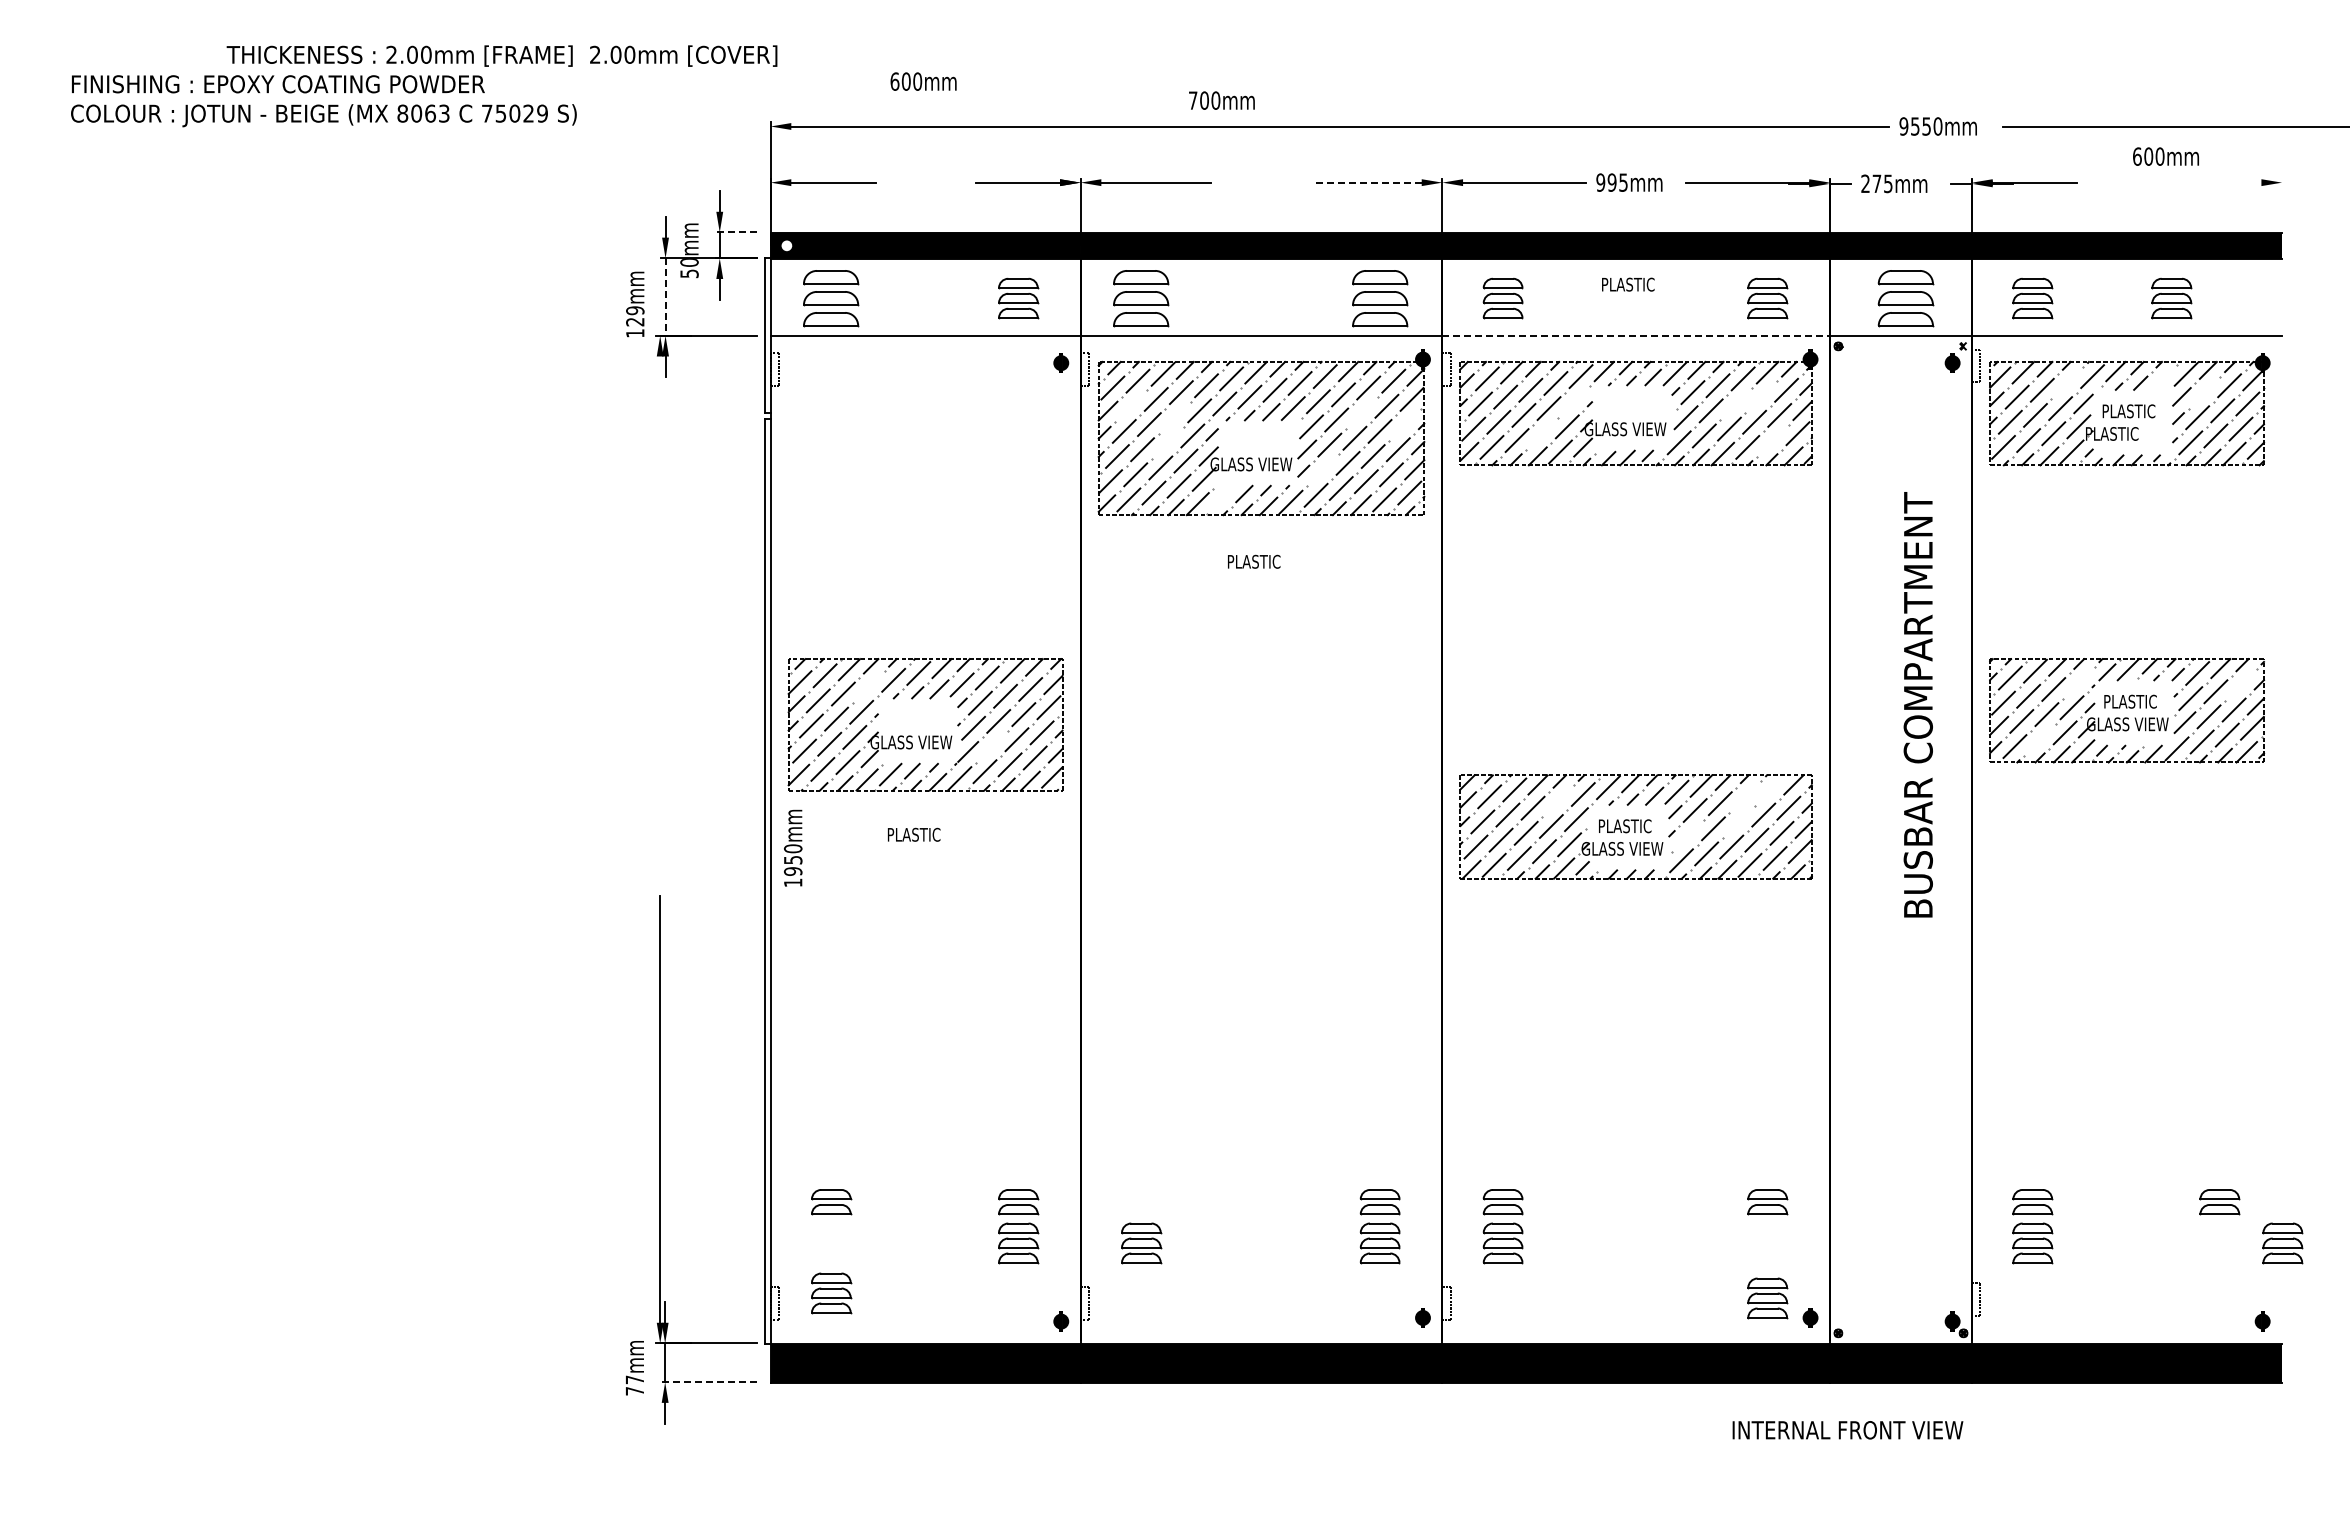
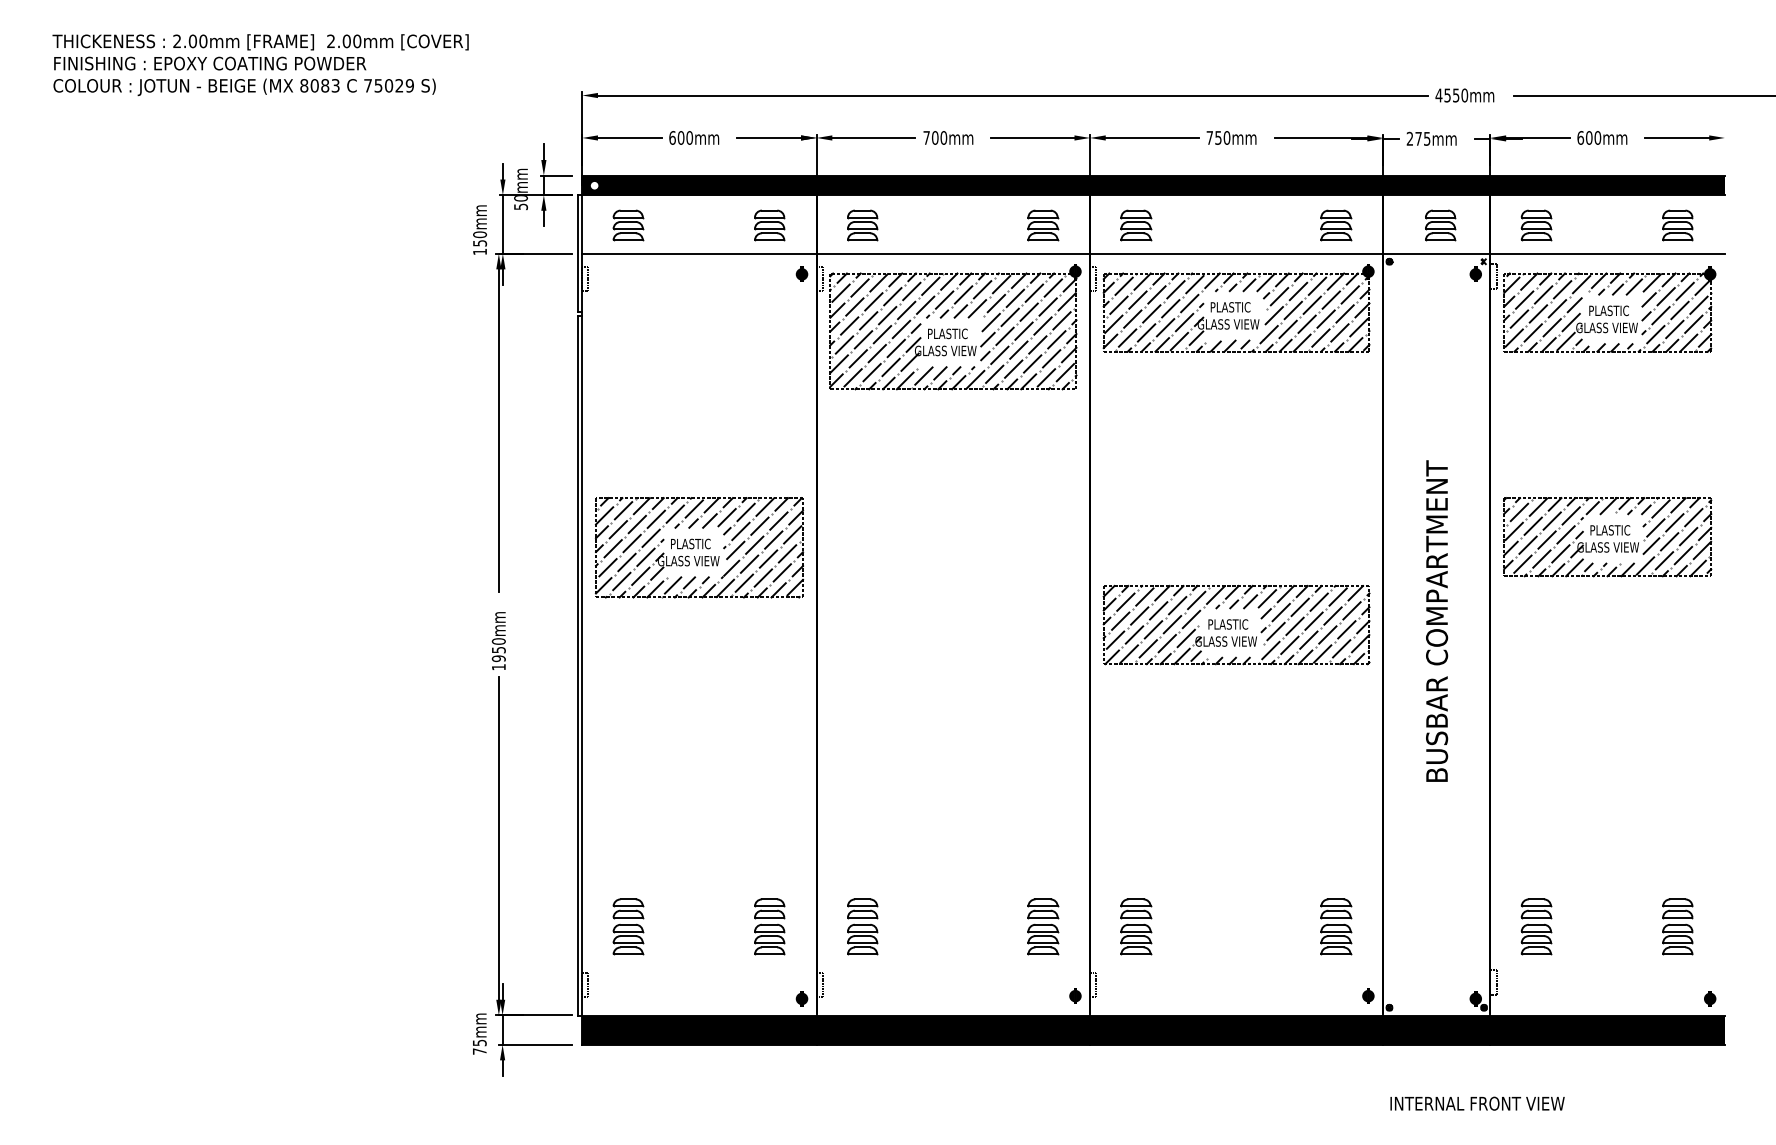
text: (501, 55) -> (260, 41), moved
text: (923, 81) -> (694, 137), moved
text: (1221, 100) -> (948, 137), moved
text: (430, 113) -> (325, 85), 8063 -> 8083
text: (1903, 126) -> (1438, 95), 9550mm -> 4550mm
text: (2165, 156) -> (1601, 137), moved
line: (1366, 182) -> (1032, 137), dashed -> solid
text: (1611, 182) -> (1217, 137), 995mm -> 750mm
line: (2219, 182) -> (1677, 137), added
line: (736, 232) -> (556, 175), dashed -> solid
text: (1628, 284) -> (1230, 307), moved
line: (665, 297) -> (502, 224), dashed -> solid
part: (831, 298) -> (628, 225), size x0.71
part: (1141, 298) -> (862, 225), size x0.71
part: (1379, 298) -> (1042, 225), size x0.71
part: (1905, 298) -> (1440, 225), size x0.71
part: (2171, 298) -> (1677, 225), moved
text: (635, 316) -> (480, 239), 129mm -> 150mm
line: (1636, 336) -> (1236, 254), dashed -> solid
line: (2162, 379) -> (1634, 286), added
line: (2067, 383) -> (1562, 289), added
line: (2204, 392) -> (1666, 296), added
line: (1761, 396) -> (1331, 299), added
line: (1573, 401) -> (1189, 303), added
line: (1735, 403) -> (1311, 304), added
line: (1130, 405) -> (854, 306), added
line: (1361, 412) -> (1028, 311), added
line: (1174, 417) -> (887, 315), added
line: (1404, 424) -> (1061, 320), added
line: (1541, 433) -> (1165, 327), added
text: (2126, 433) -> (1607, 327), PLASTIC -> GLASS VIEW
line: (1772, 440) -> (1339, 332), added
line: (1167, 442) -> (882, 334), added
line: (1322, 469) -> (999, 354), added
line: (1222, 497) -> (923, 375), added
text: (1254, 561) -> (948, 333), moved
line: (660, 569) -> (499, 430), added
line: (2078, 682) -> (1570, 515), added
line: (2240, 684) -> (1693, 517), added
line: (868, 686) -> (656, 518), added
text: (1917, 704) -> (1436, 620), moved
line: (2039, 739) -> (1541, 558), added
line: (991, 746) -> (749, 564), added
line: (1770, 789) -> (1338, 596), added
line: (1745, 796) -> (1319, 601), added
line: (1557, 800) -> (1177, 605), added
line: (1738, 821) -> (1313, 620), added
text: (914, 834) -> (691, 543), moved
line: (1687, 835) -> (1275, 631), added
text: (793, 847) -> (499, 640), moved
part: (1141, 1202) -> (862, 908), added
part: (2282, 1243) -> (1677, 939), moved
part: (831, 1293) -> (628, 939), moved
part: (1767, 1298) -> (1335, 939), moved
text: (635, 1379) -> (480, 1042), 77mm -> 75mm
line: (708, 1382) -> (535, 1044), dashed -> solid
text: (1847, 1430) -> (1477, 1103), moved

